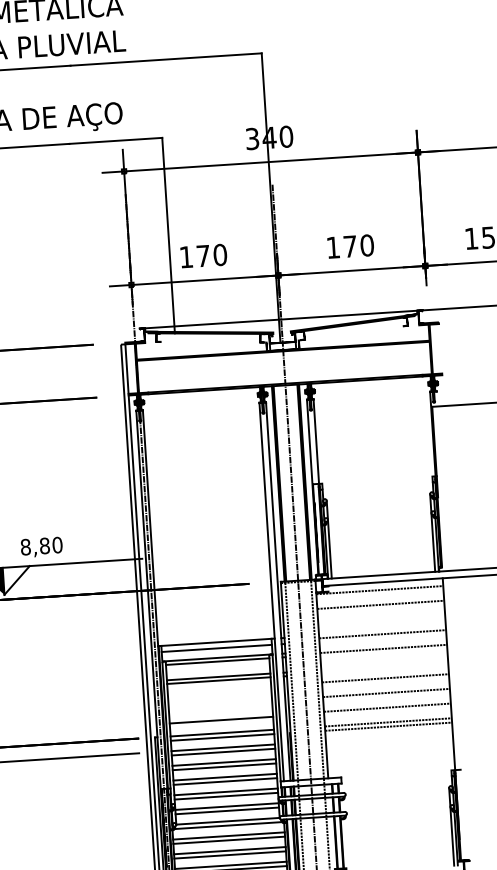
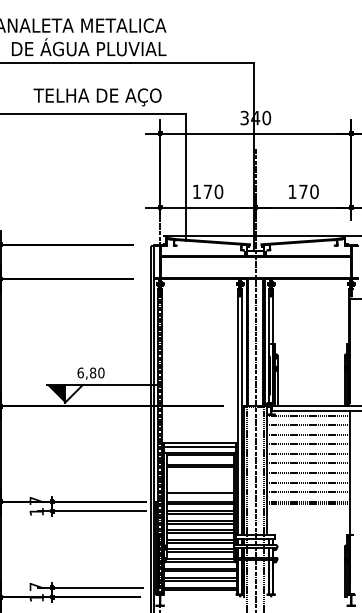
text: (25, 546) -> (80, 372), 8,80 -> 6,80
line: (380, 619) -> (307, 434), added
line: (383, 663) -> (307, 463), added

